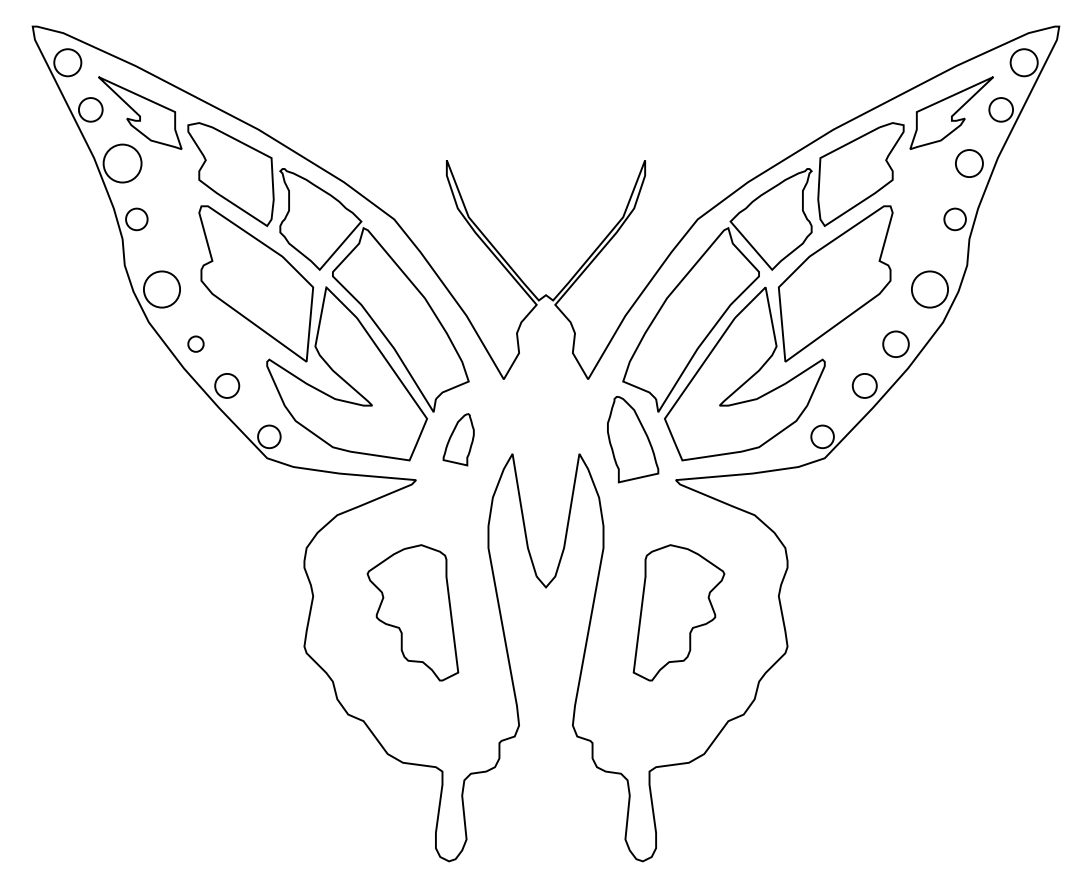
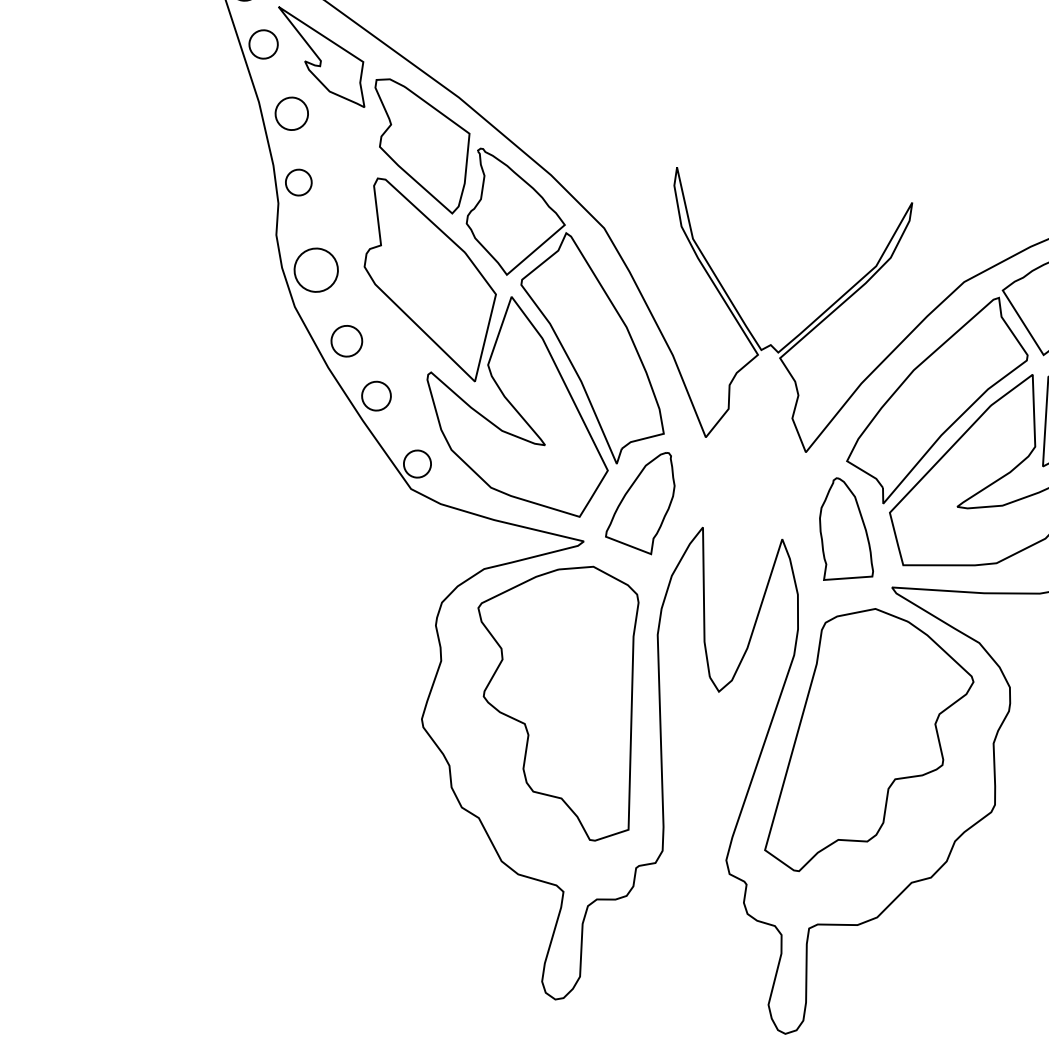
circle: (122, 163) -> (291, 113), size x0.71
circle: (195, 343) -> (346, 340), size x1.67
part: (458, 439) -> (641, 500), size x1.67
part: (412, 612) -> (556, 697), size x1.67
part: (678, 612) -> (871, 744), size x1.67

